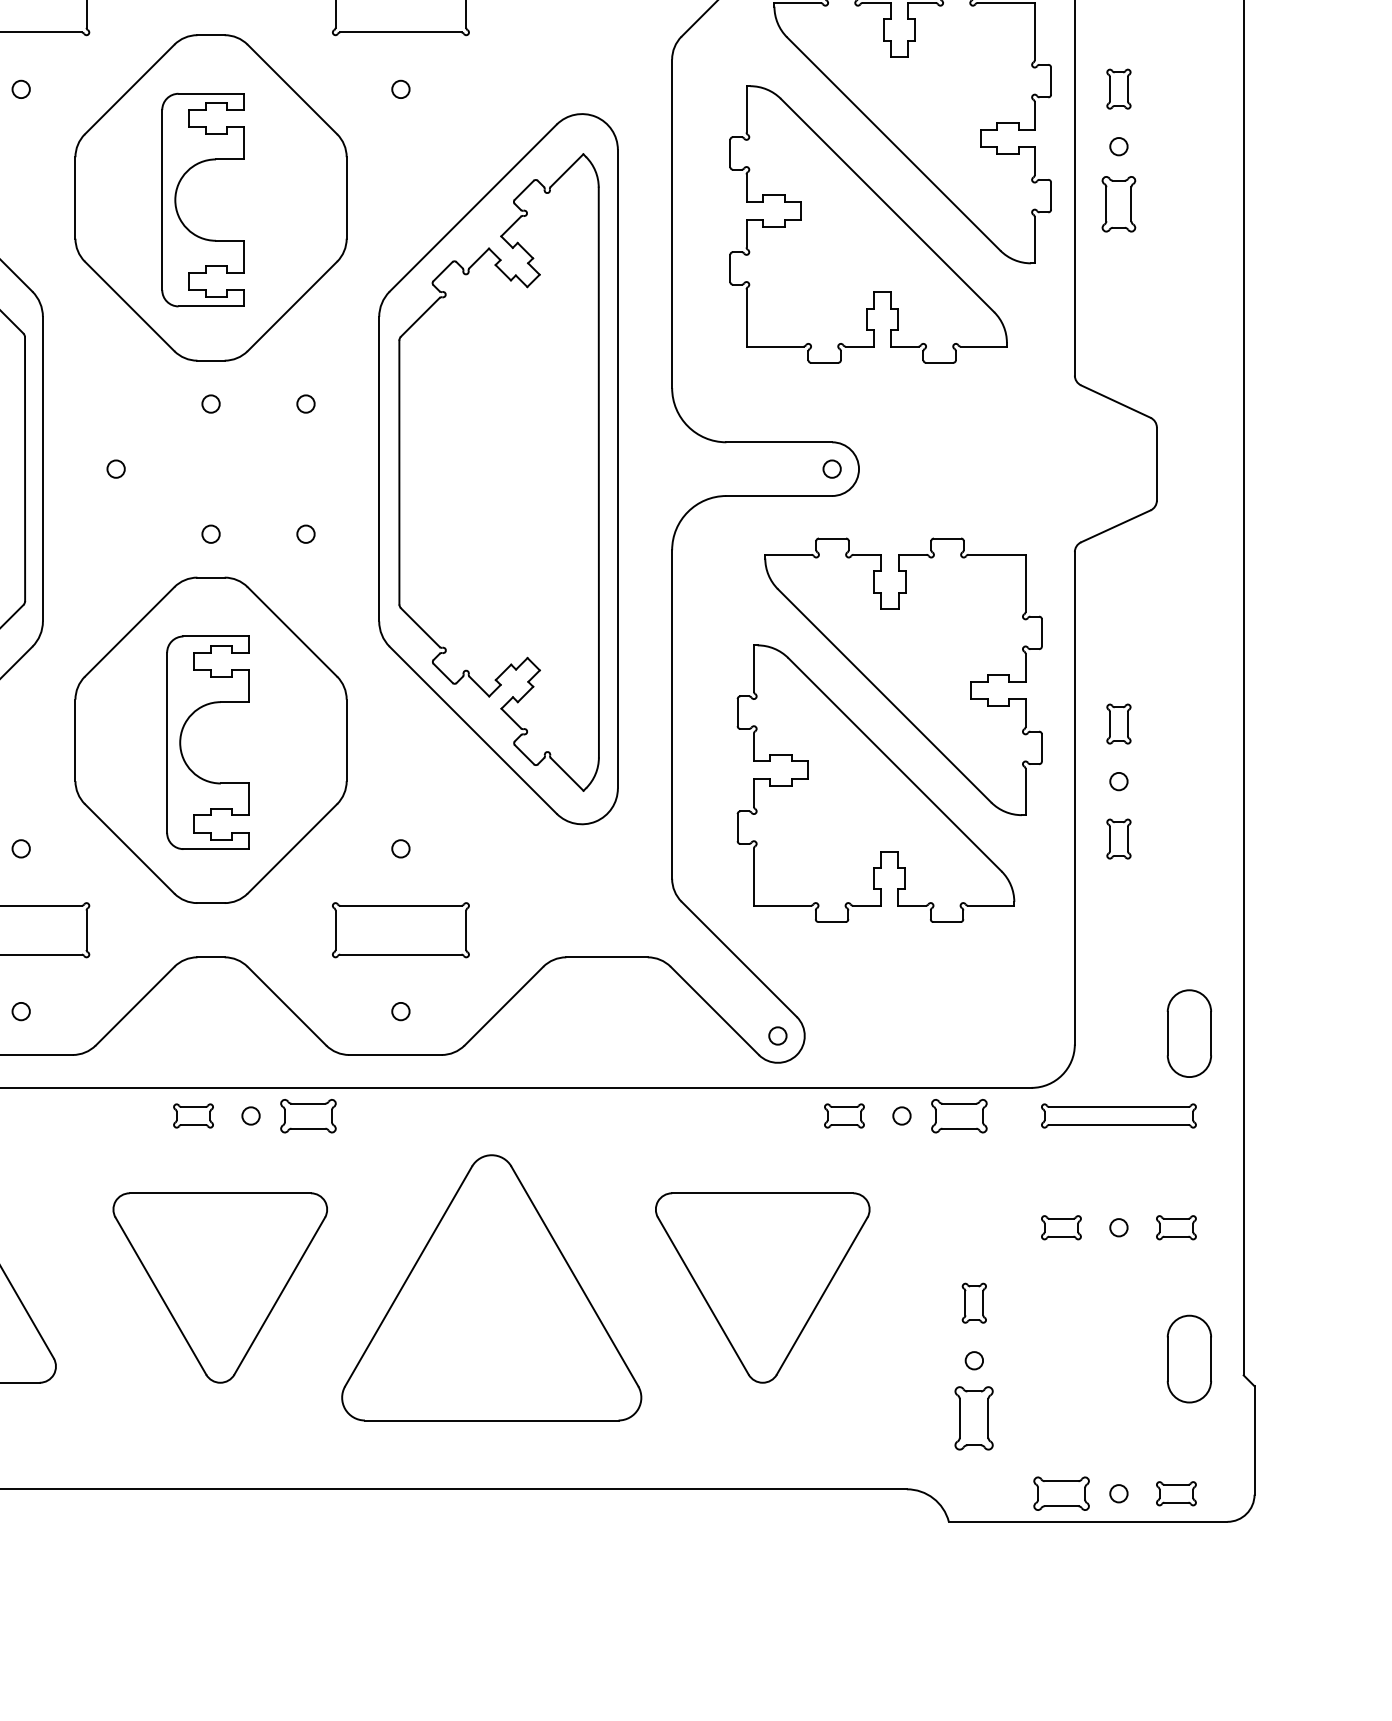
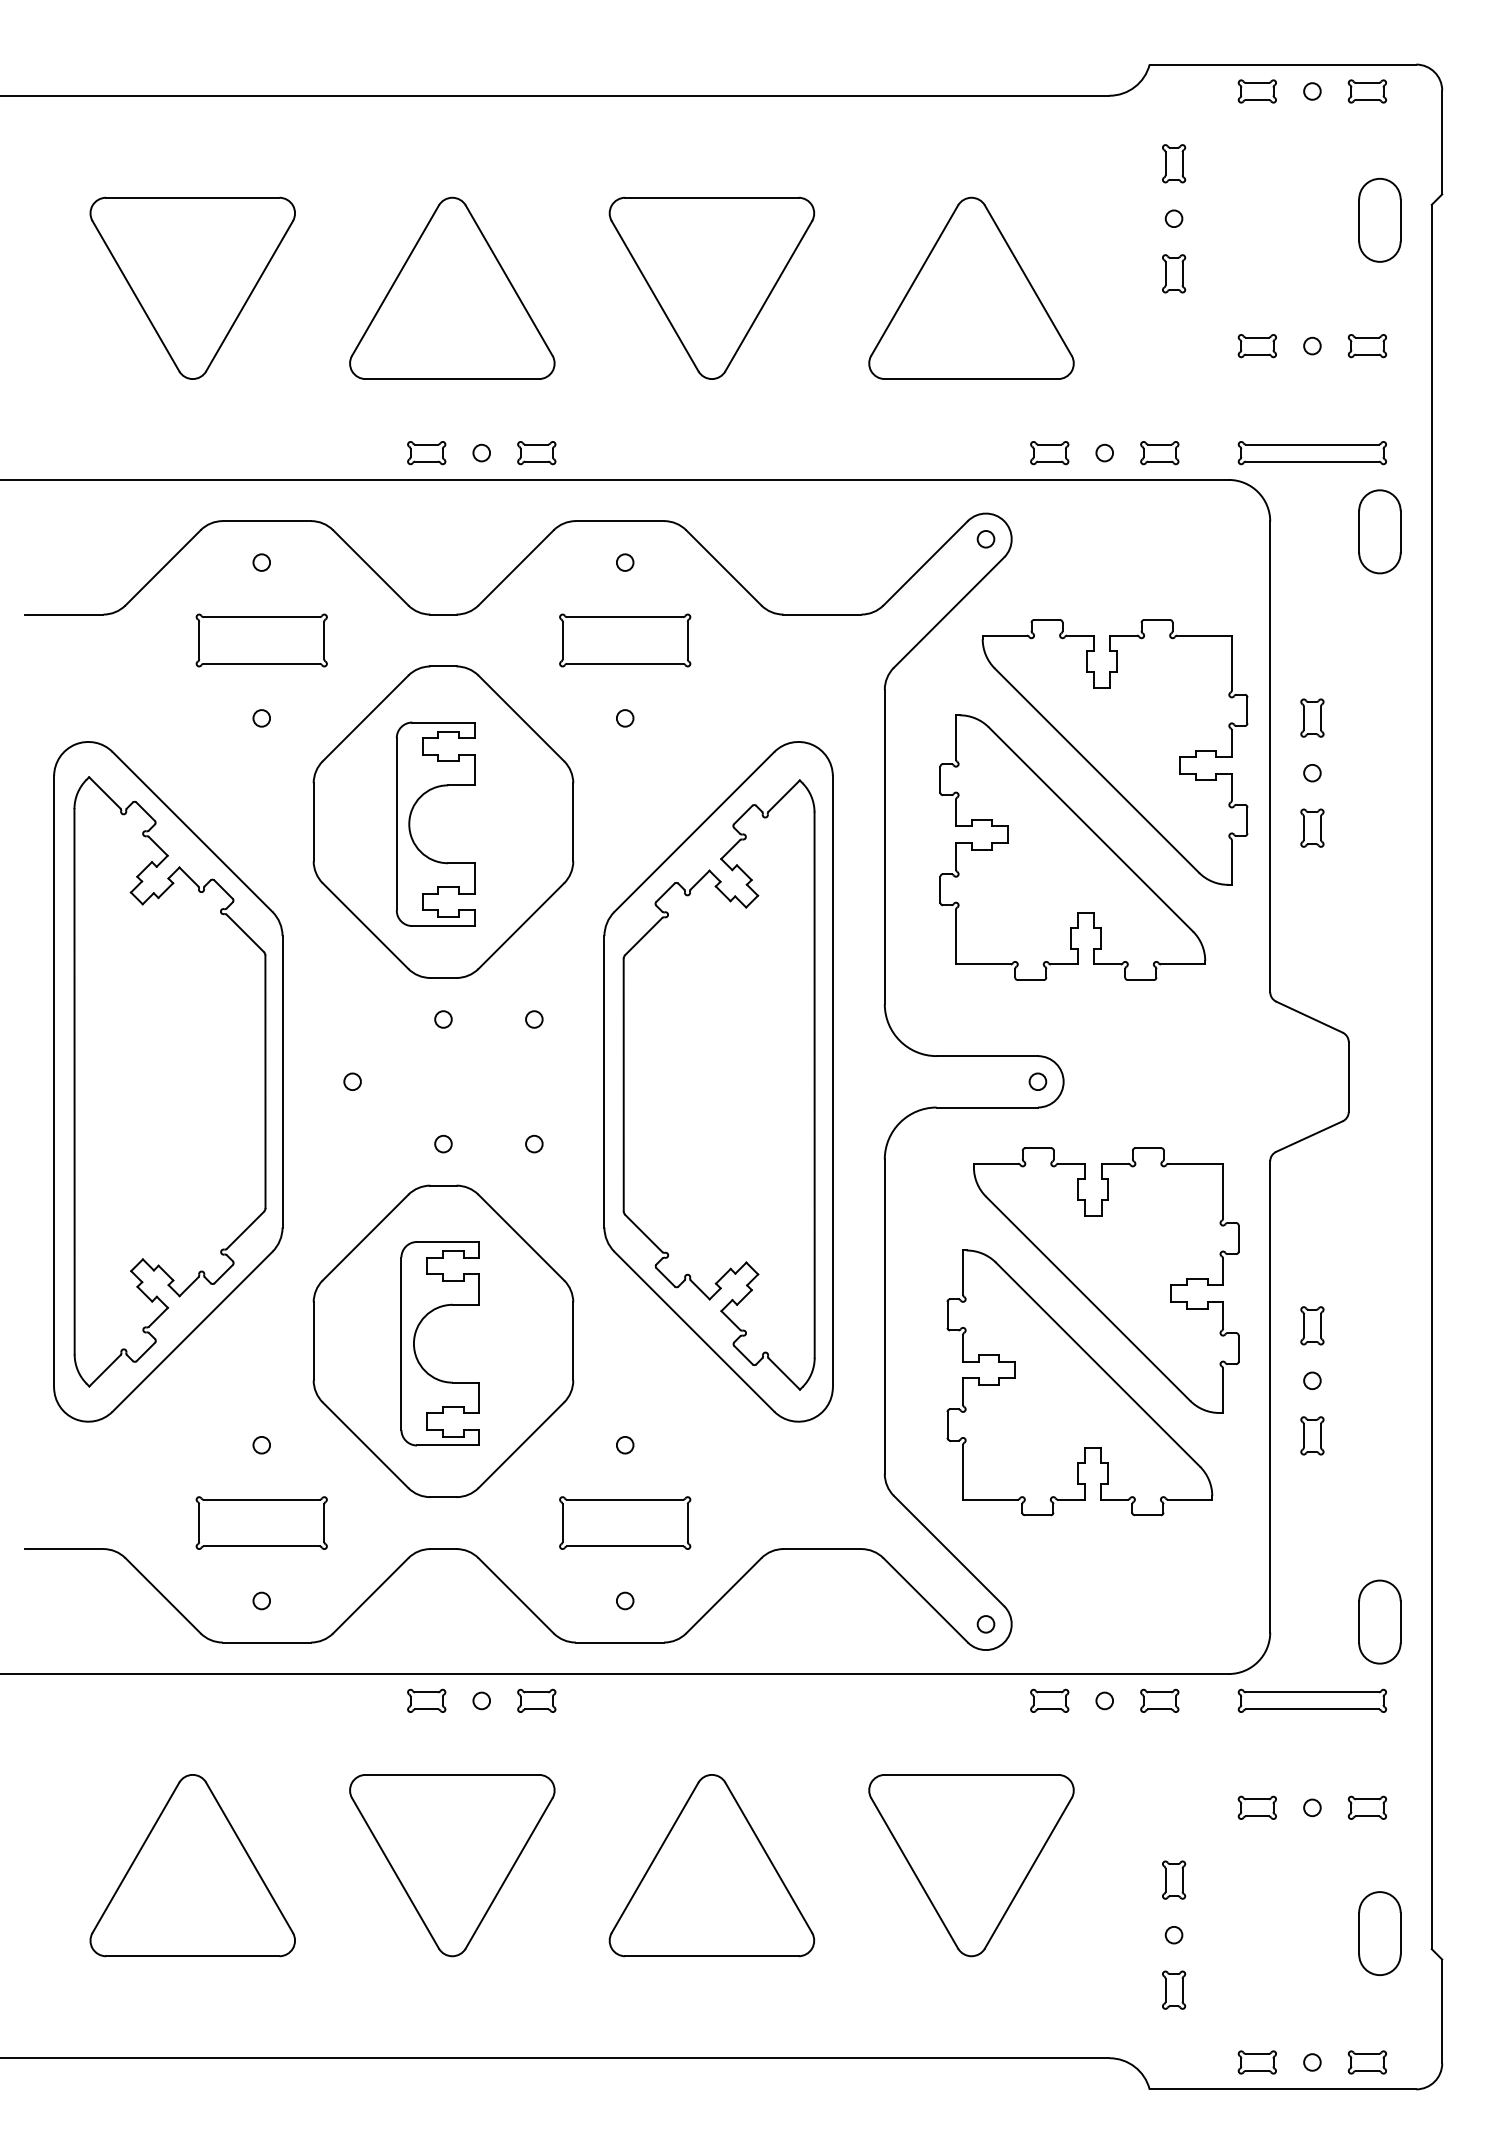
part: (1119, 203) -> (1312, 827), size x0.71
part: (308, 1115) -> (536, 1700), size x0.71
part: (959, 1115) -> (1159, 1700), size x0.71
part: (491, 1287) -> (711, 1865), size x0.71
part: (974, 1417) -> (1174, 1989), size x0.62
part: (1060, 1493) -> (1256, 2062), size x0.71

